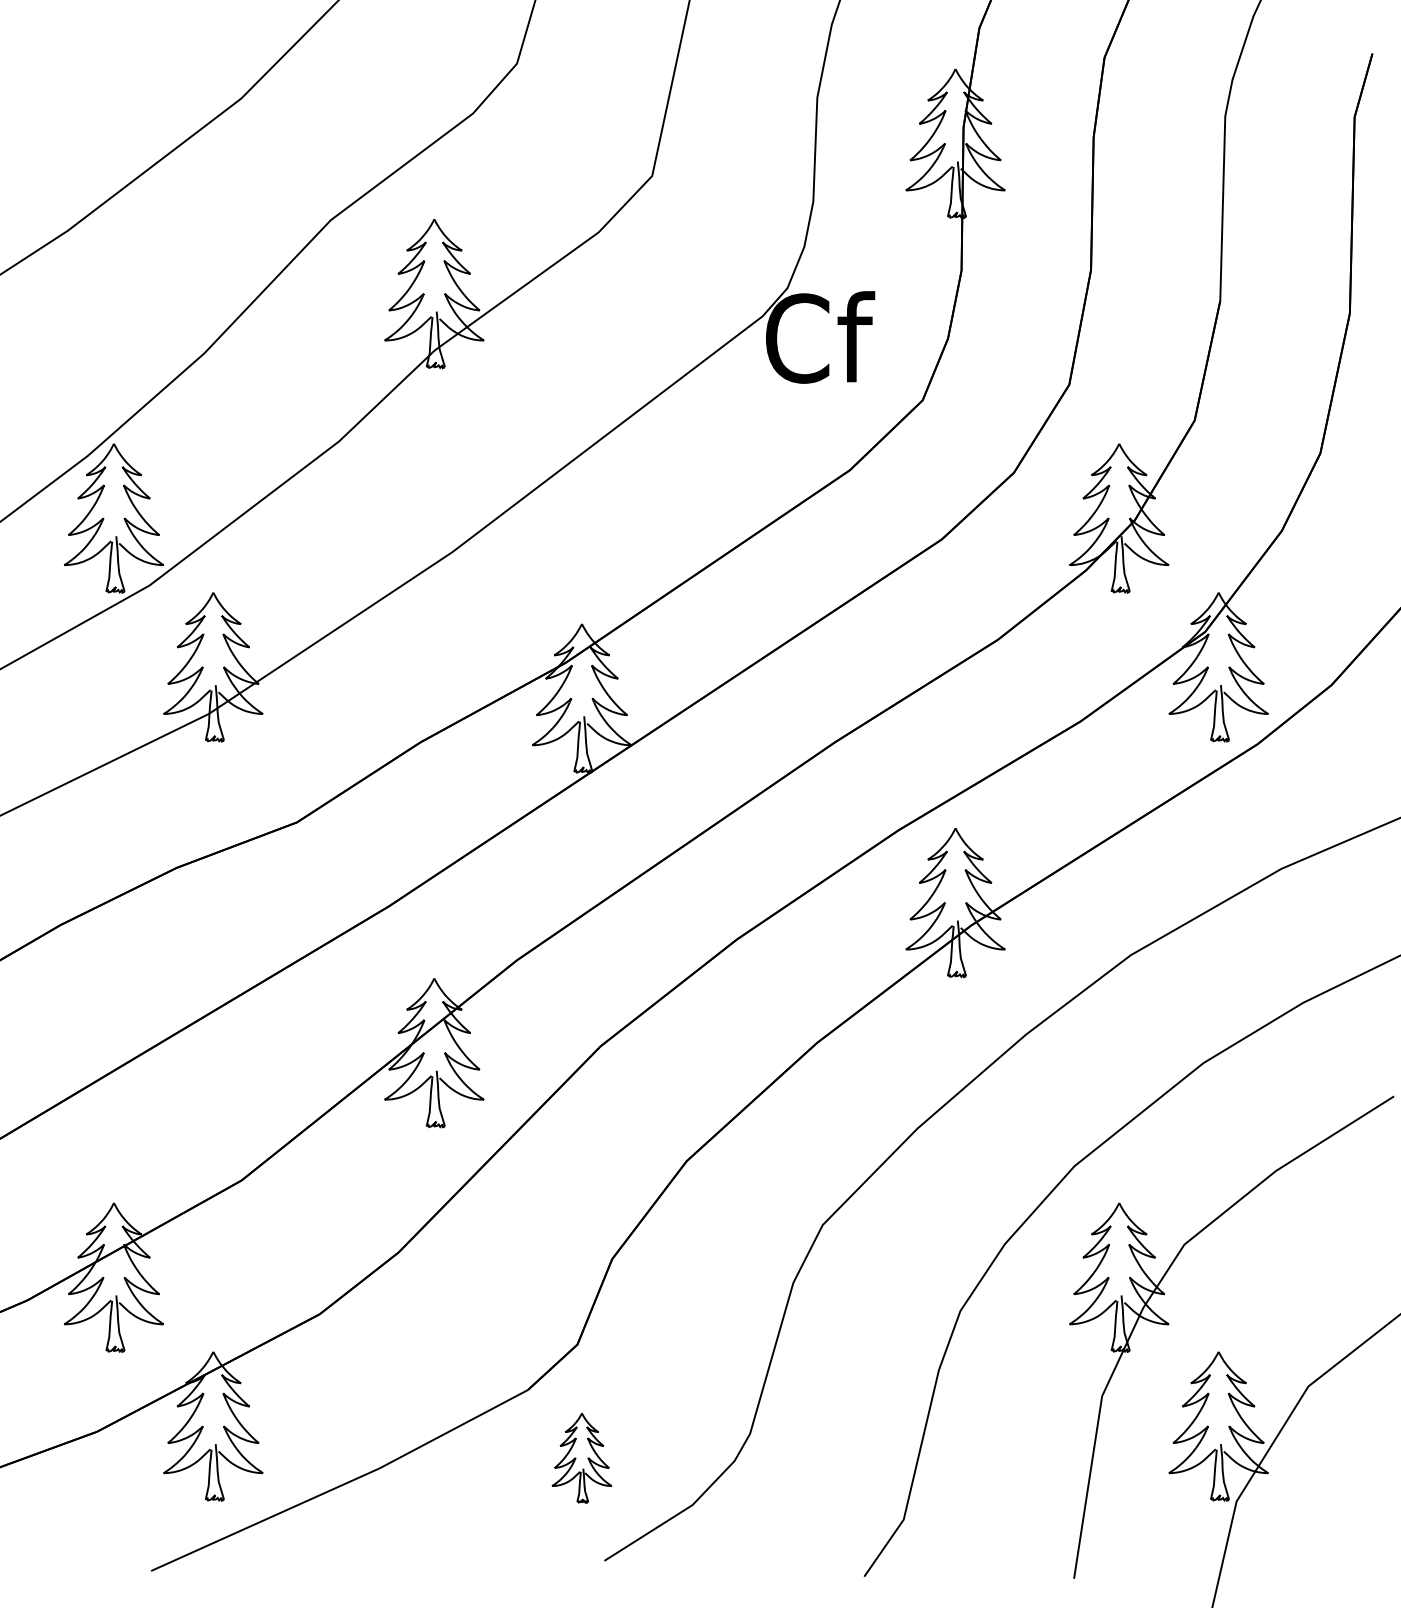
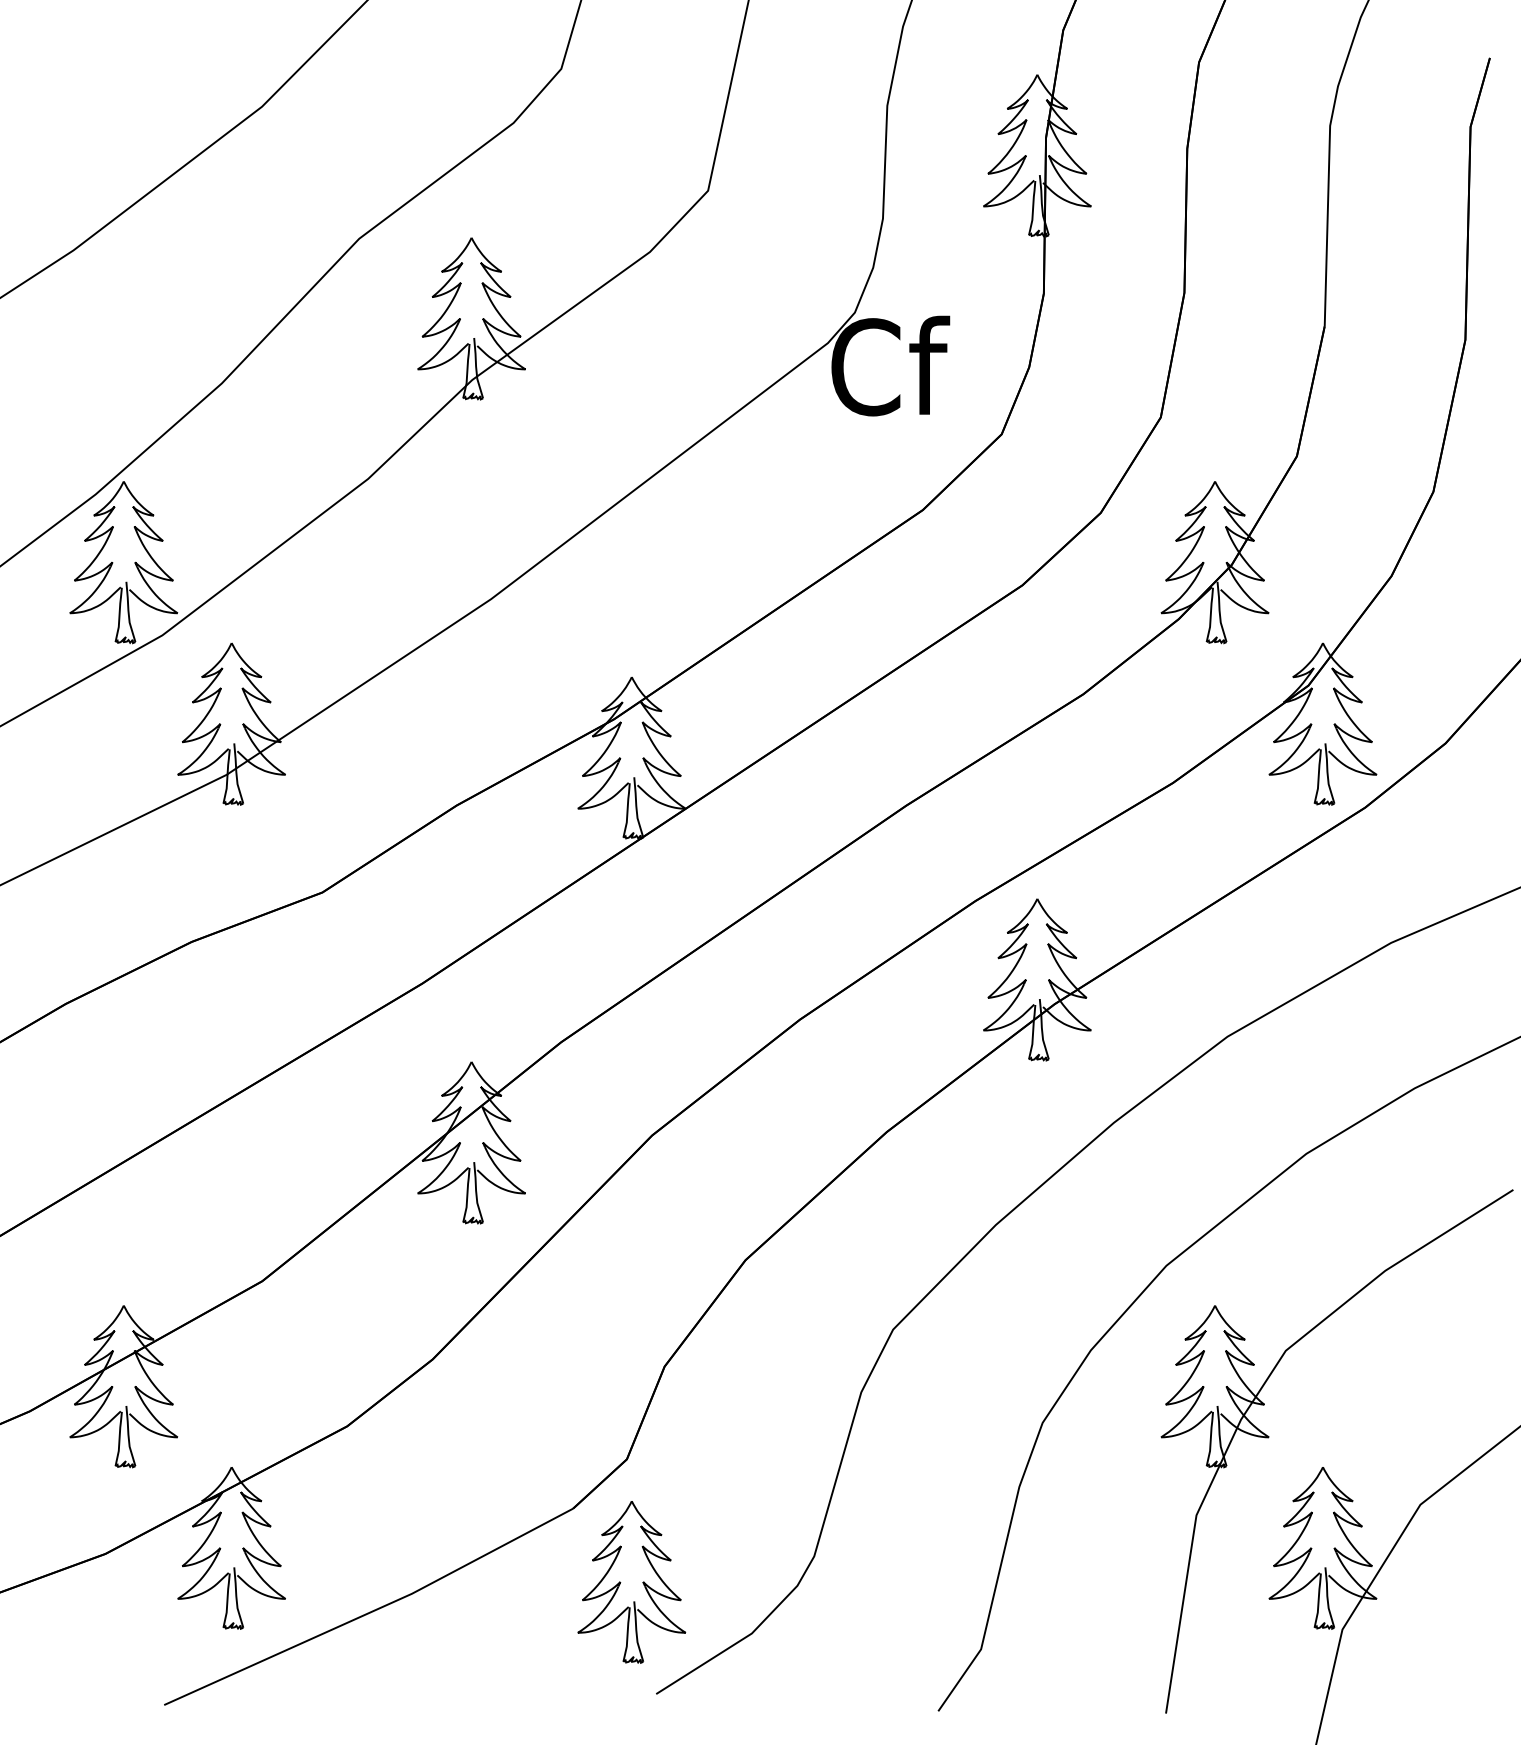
part: (581, 1458) -> (631, 1582), size x1.67

